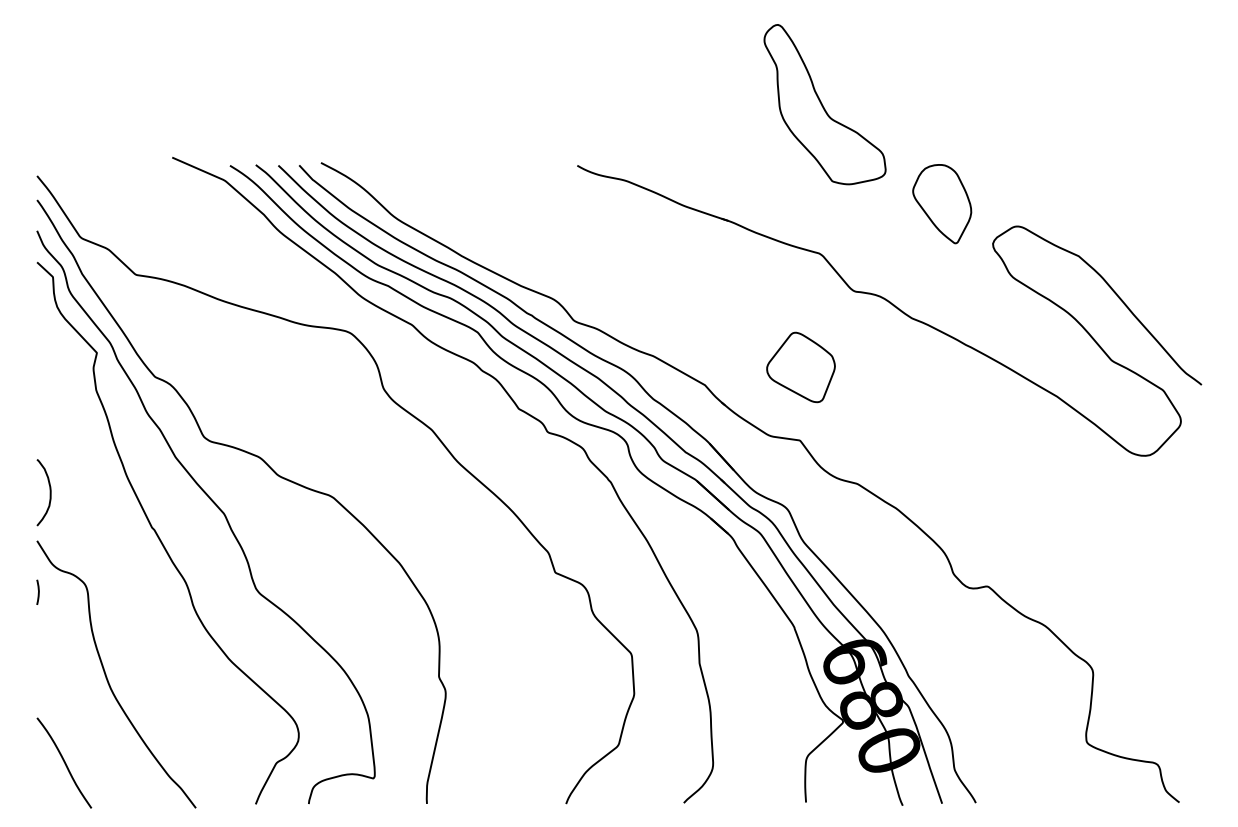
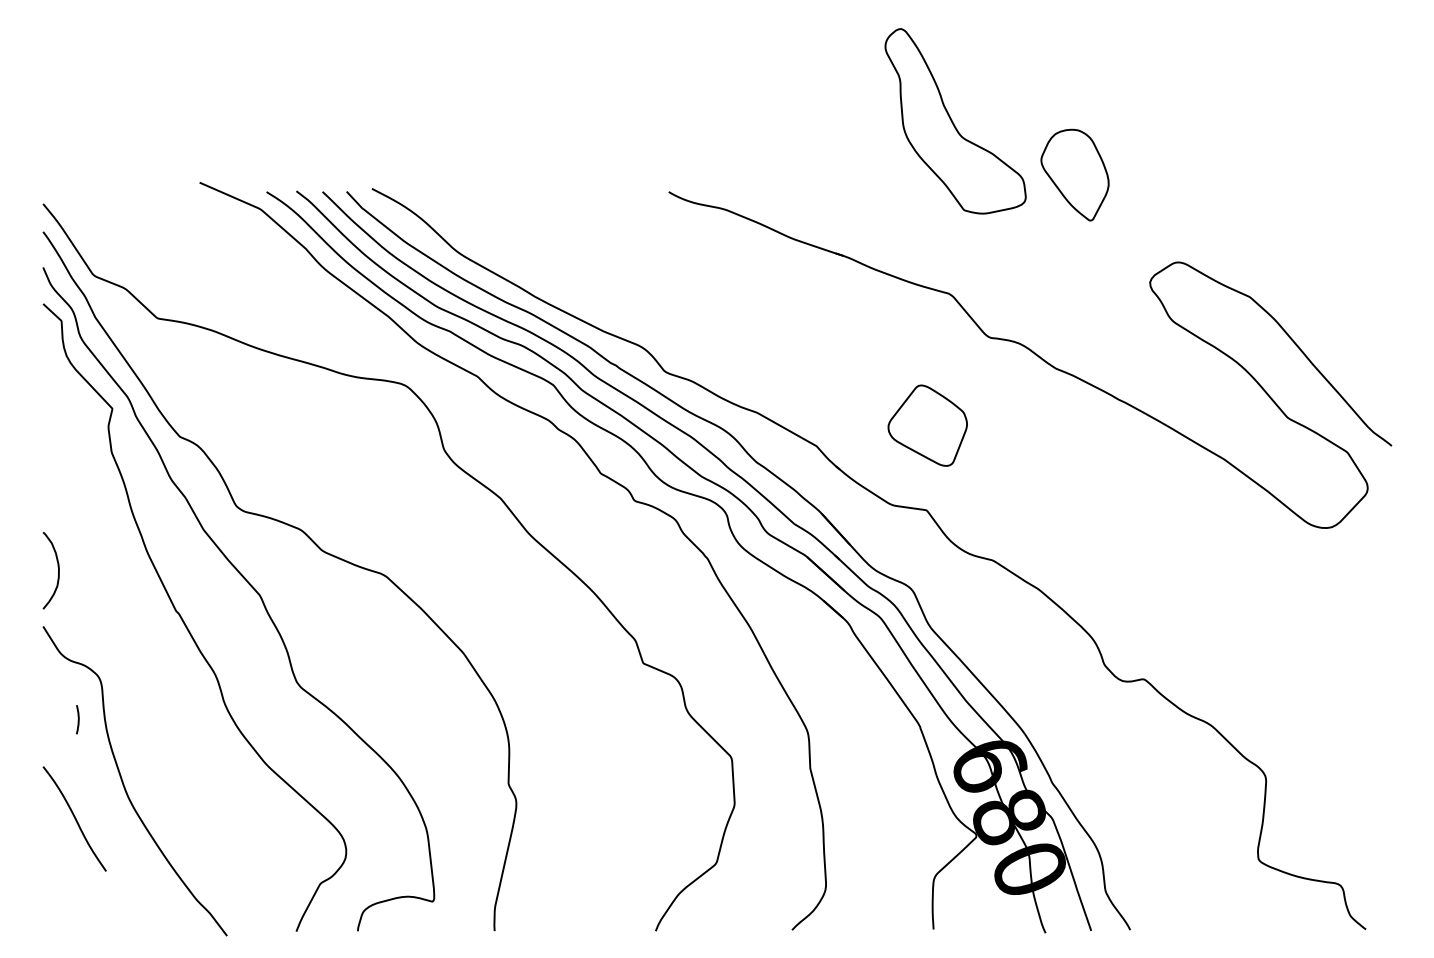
part: (942, 204) -> (1075, 175), moved
line: (38, 591) -> (78, 718), moved
curve: (64, 762) -> (74, 818), moved

